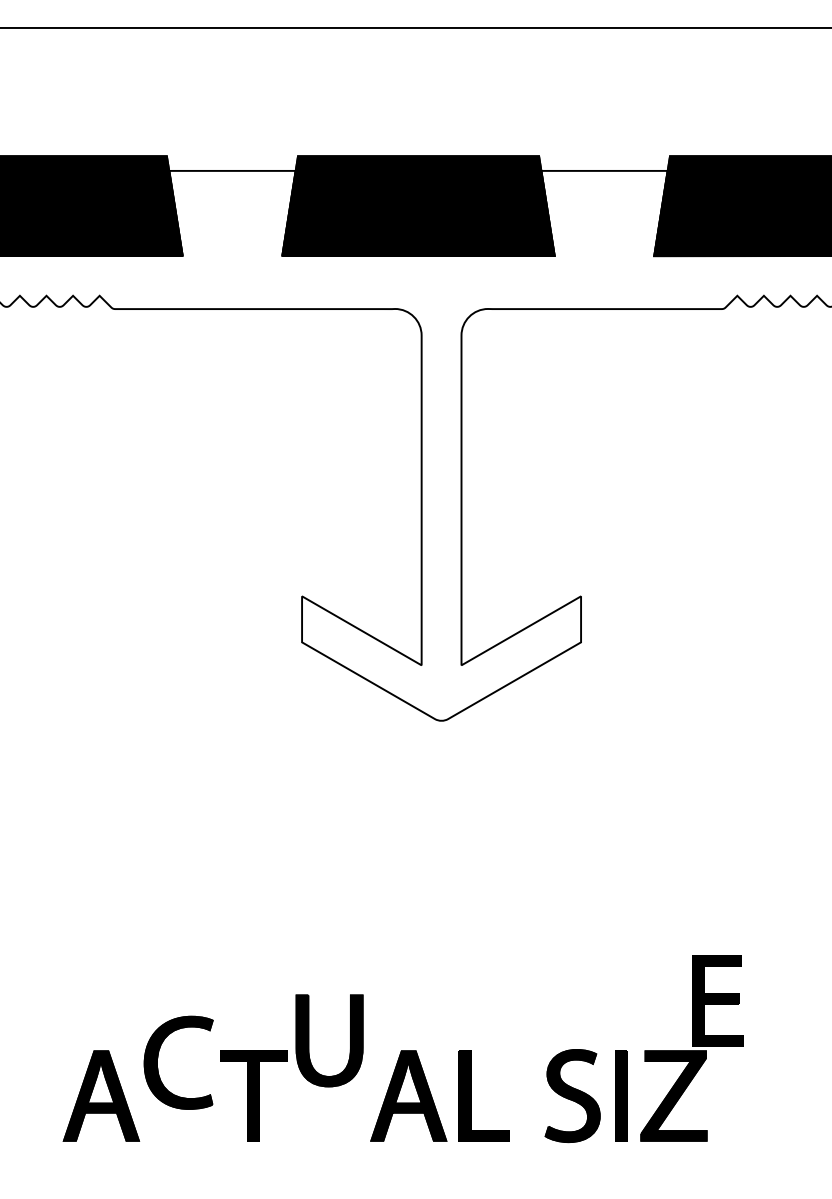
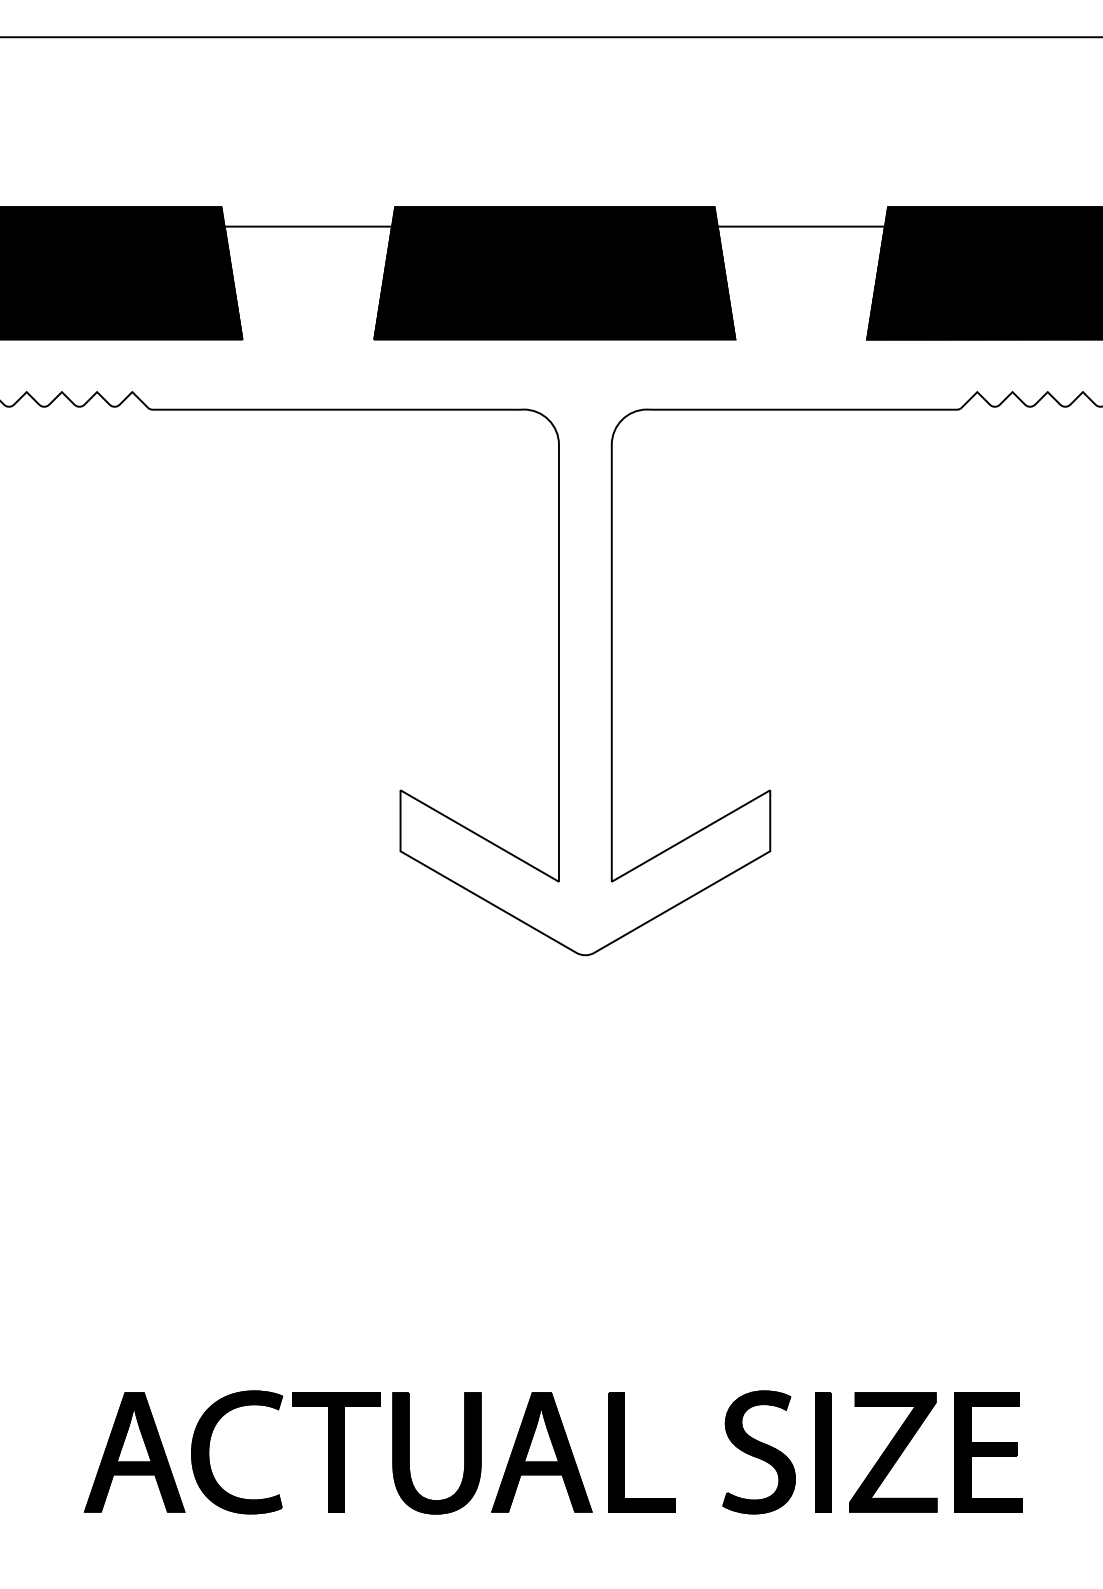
part: (717, 1001) -> (988, 1452), moved
part: (308, 1040) -> (409, 1453), moved
part: (157, 1062) -> (209, 1452), moved

